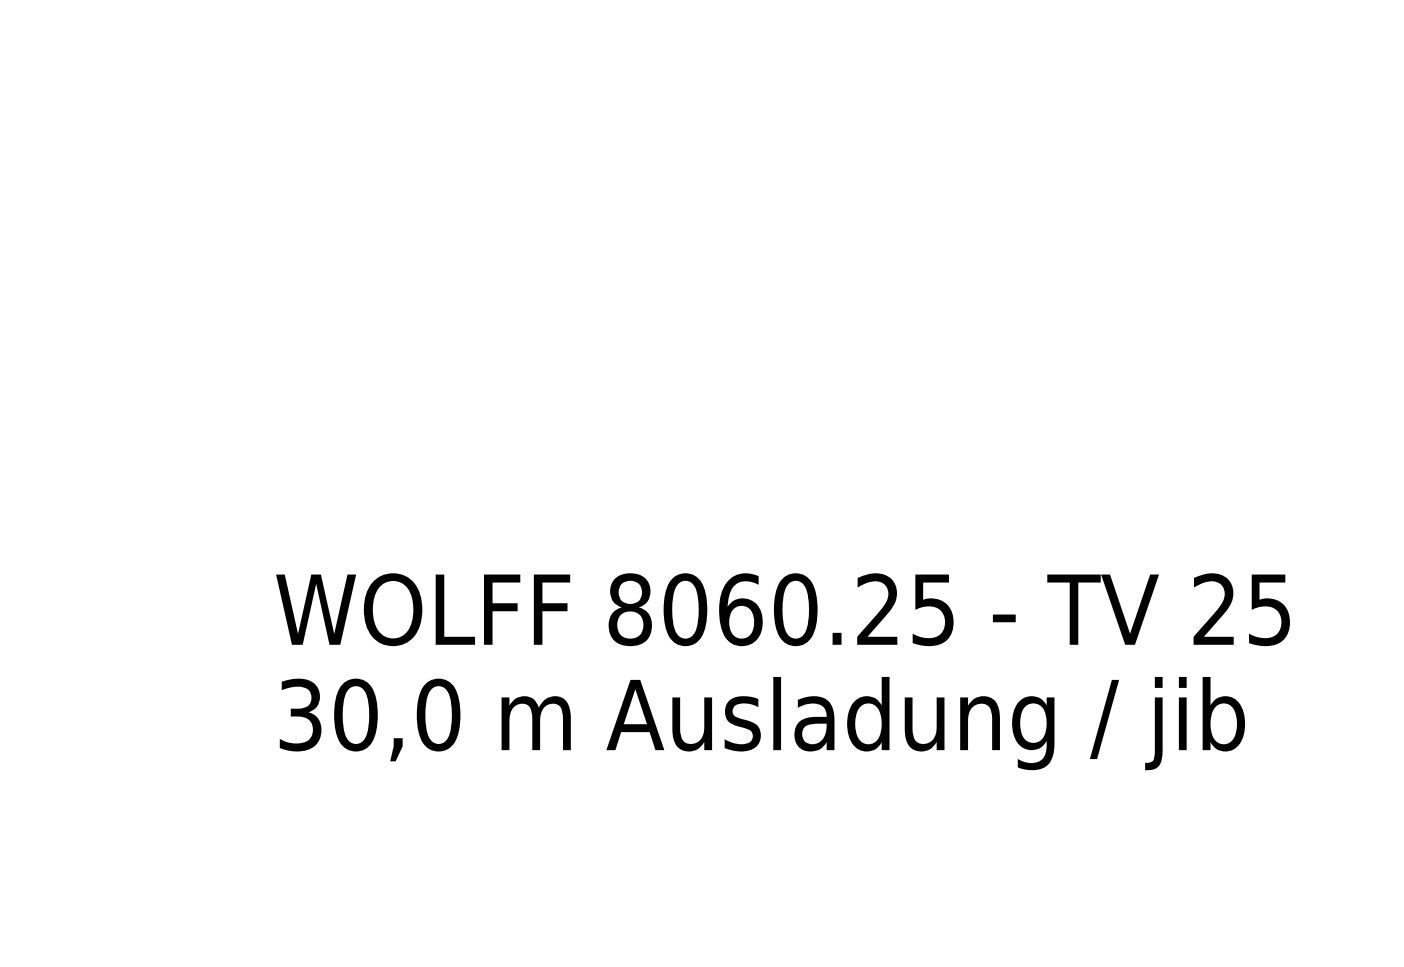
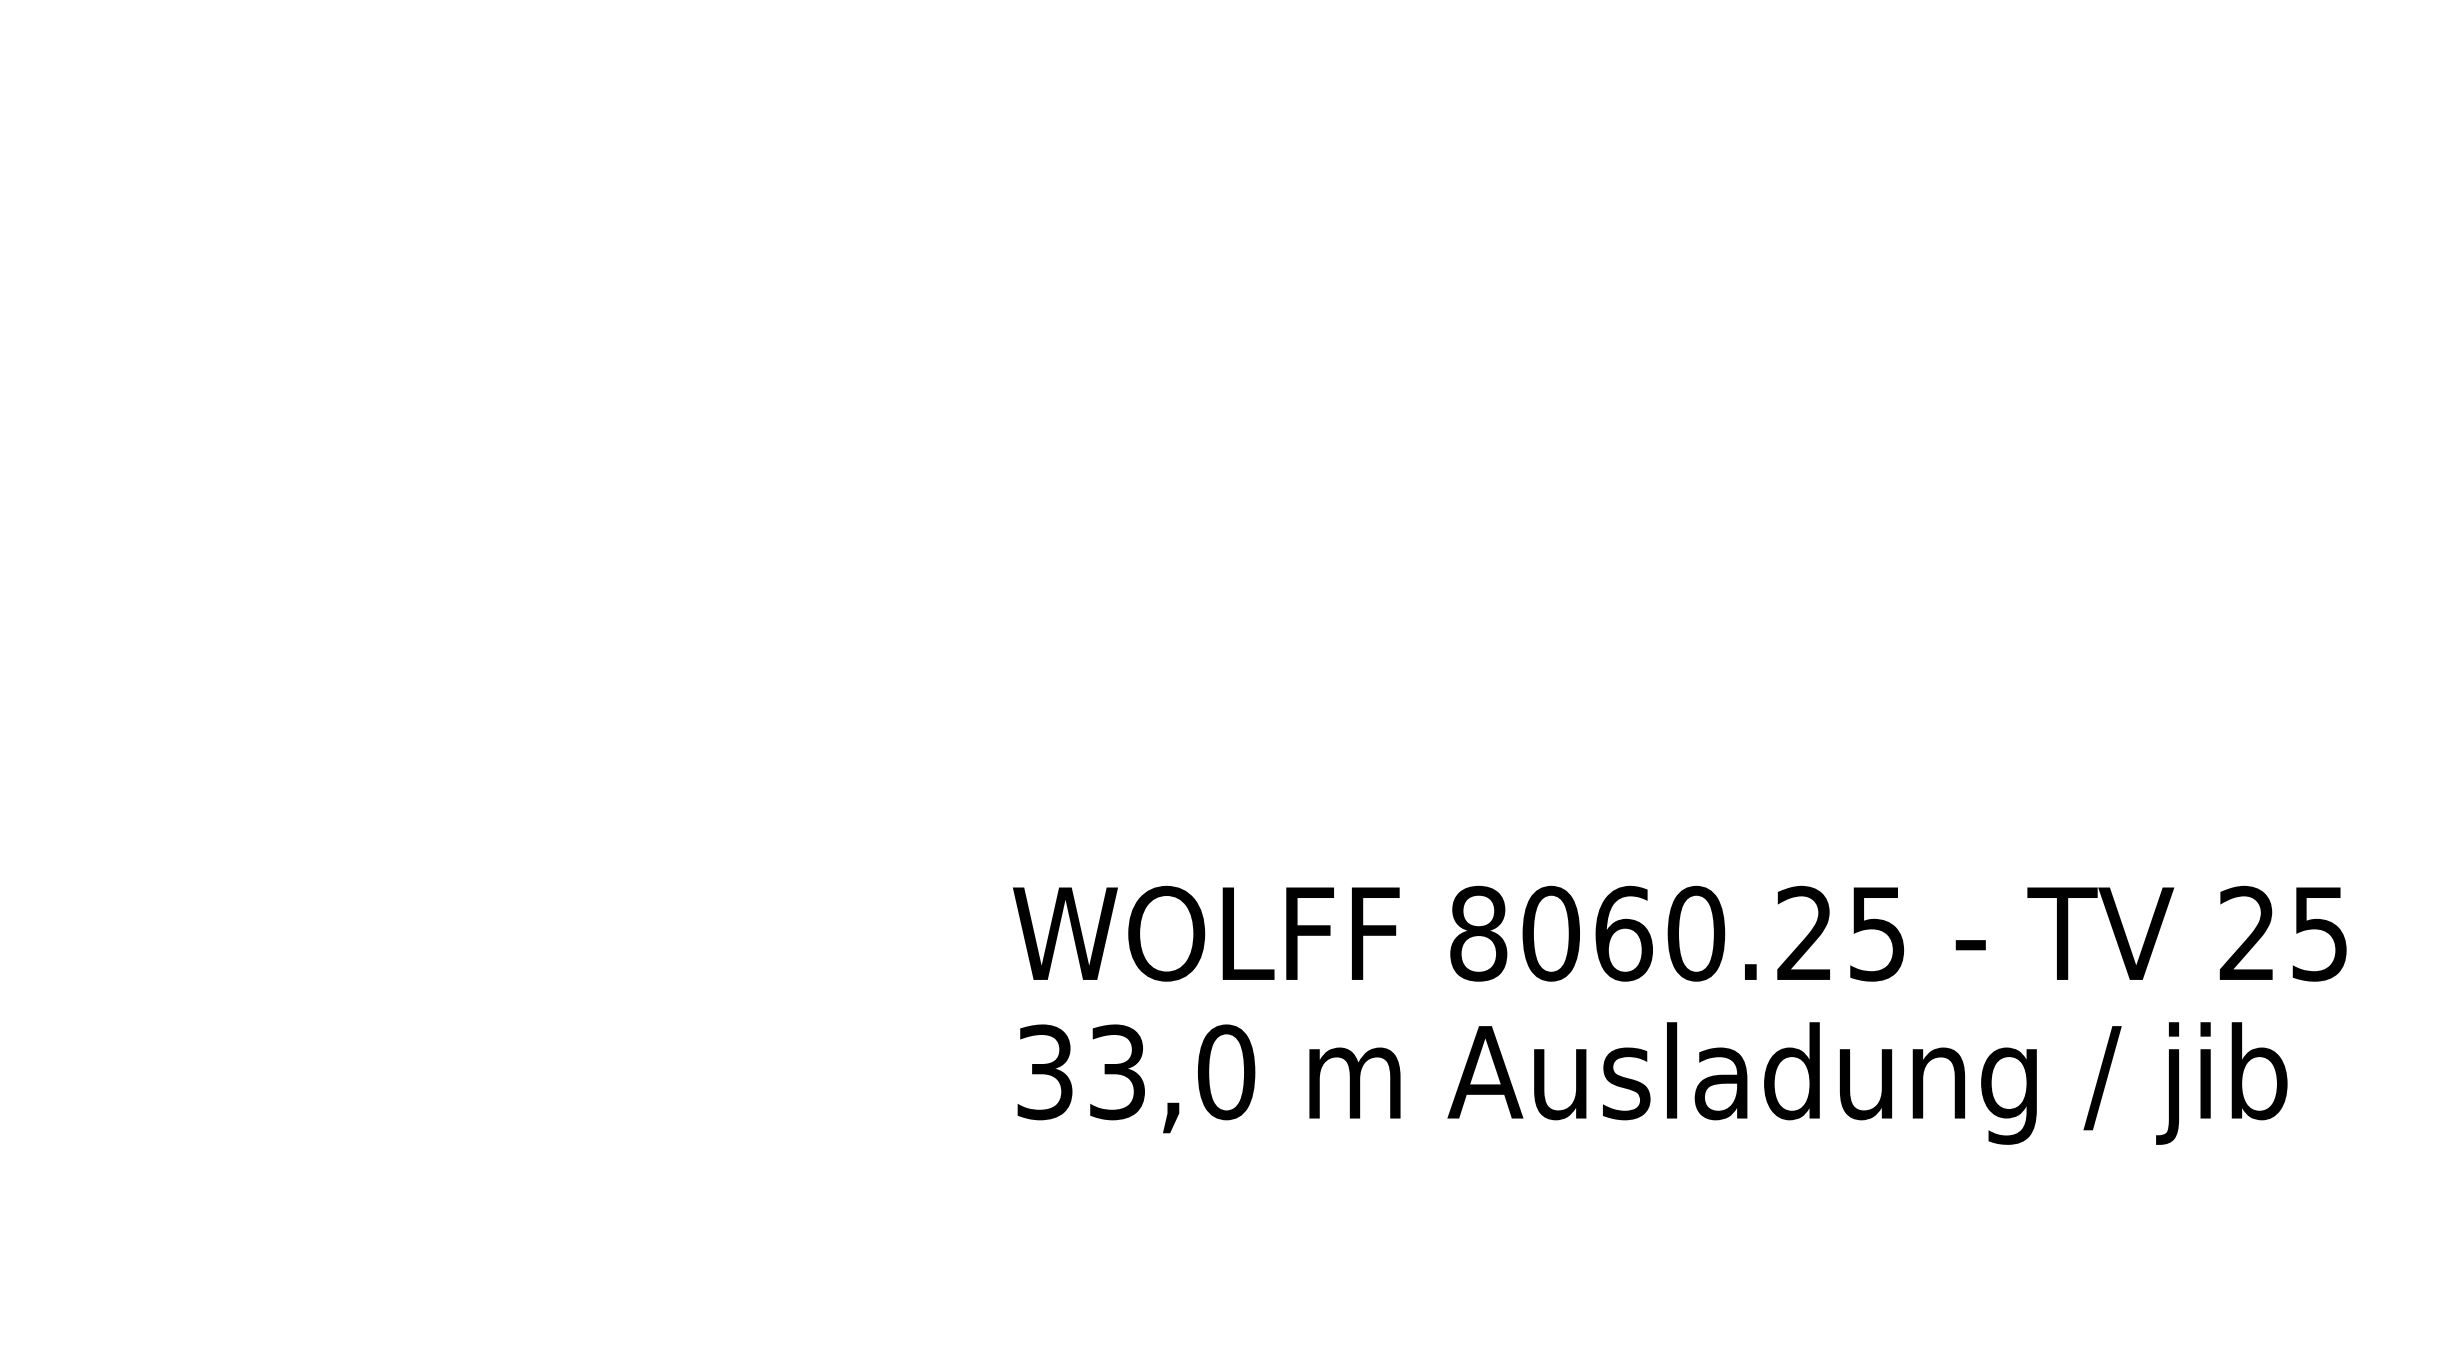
text: (355, 715) -> (1117, 1072), 30,0 -> 33,0

